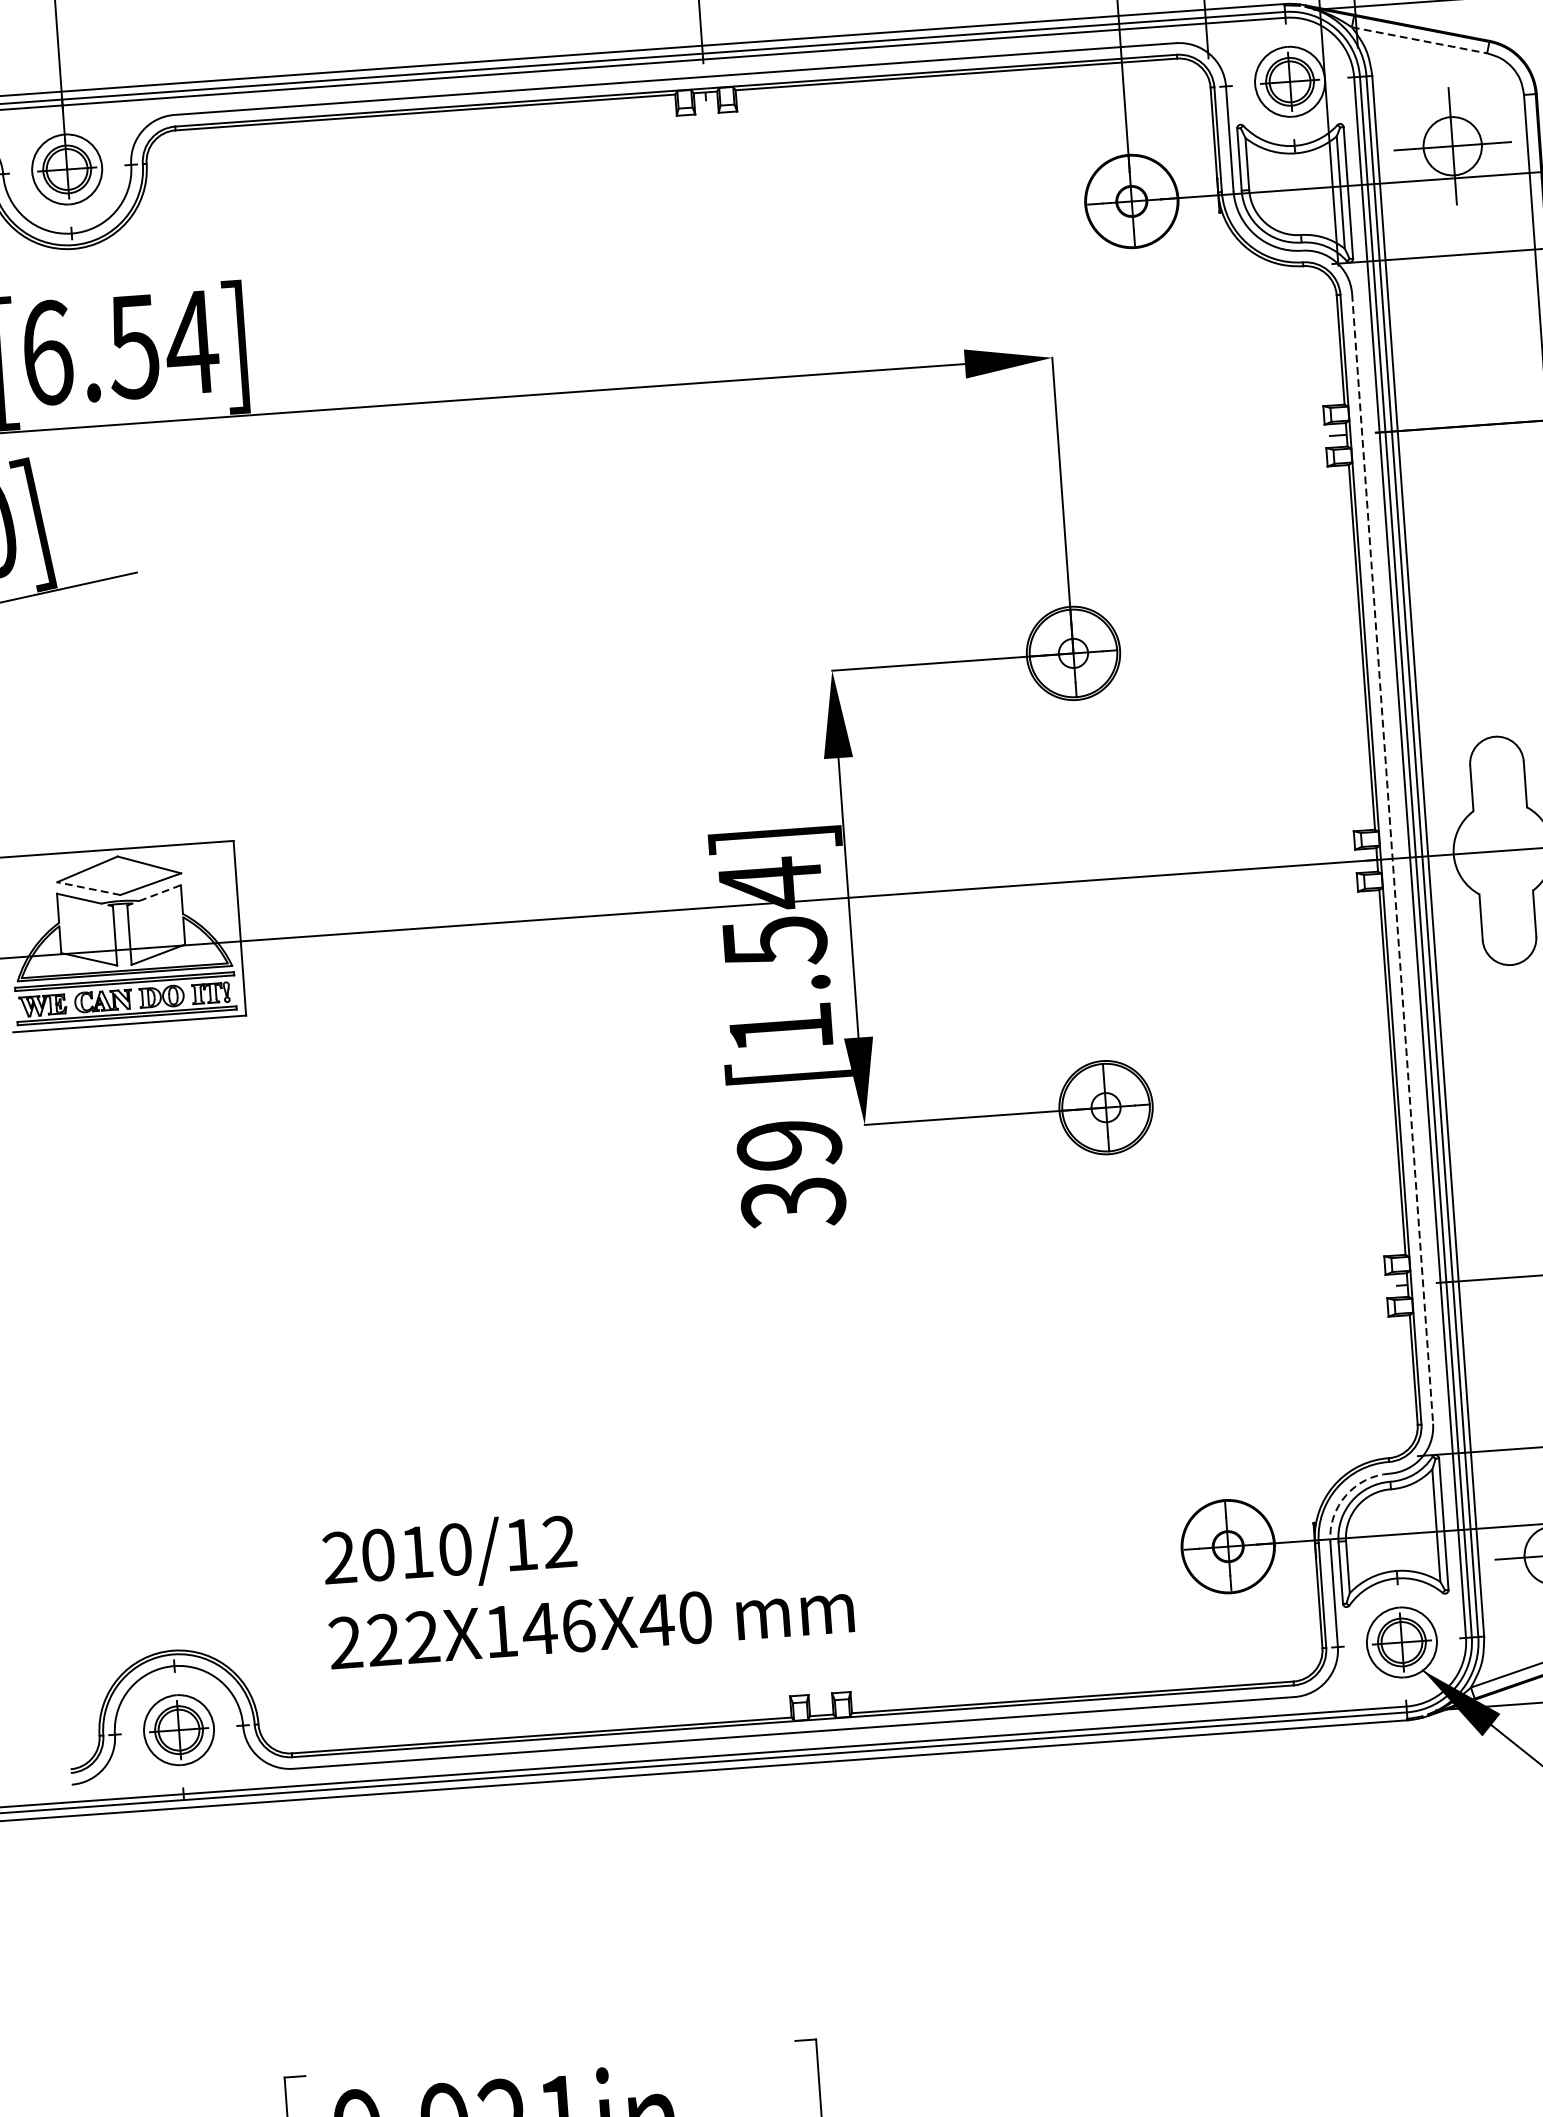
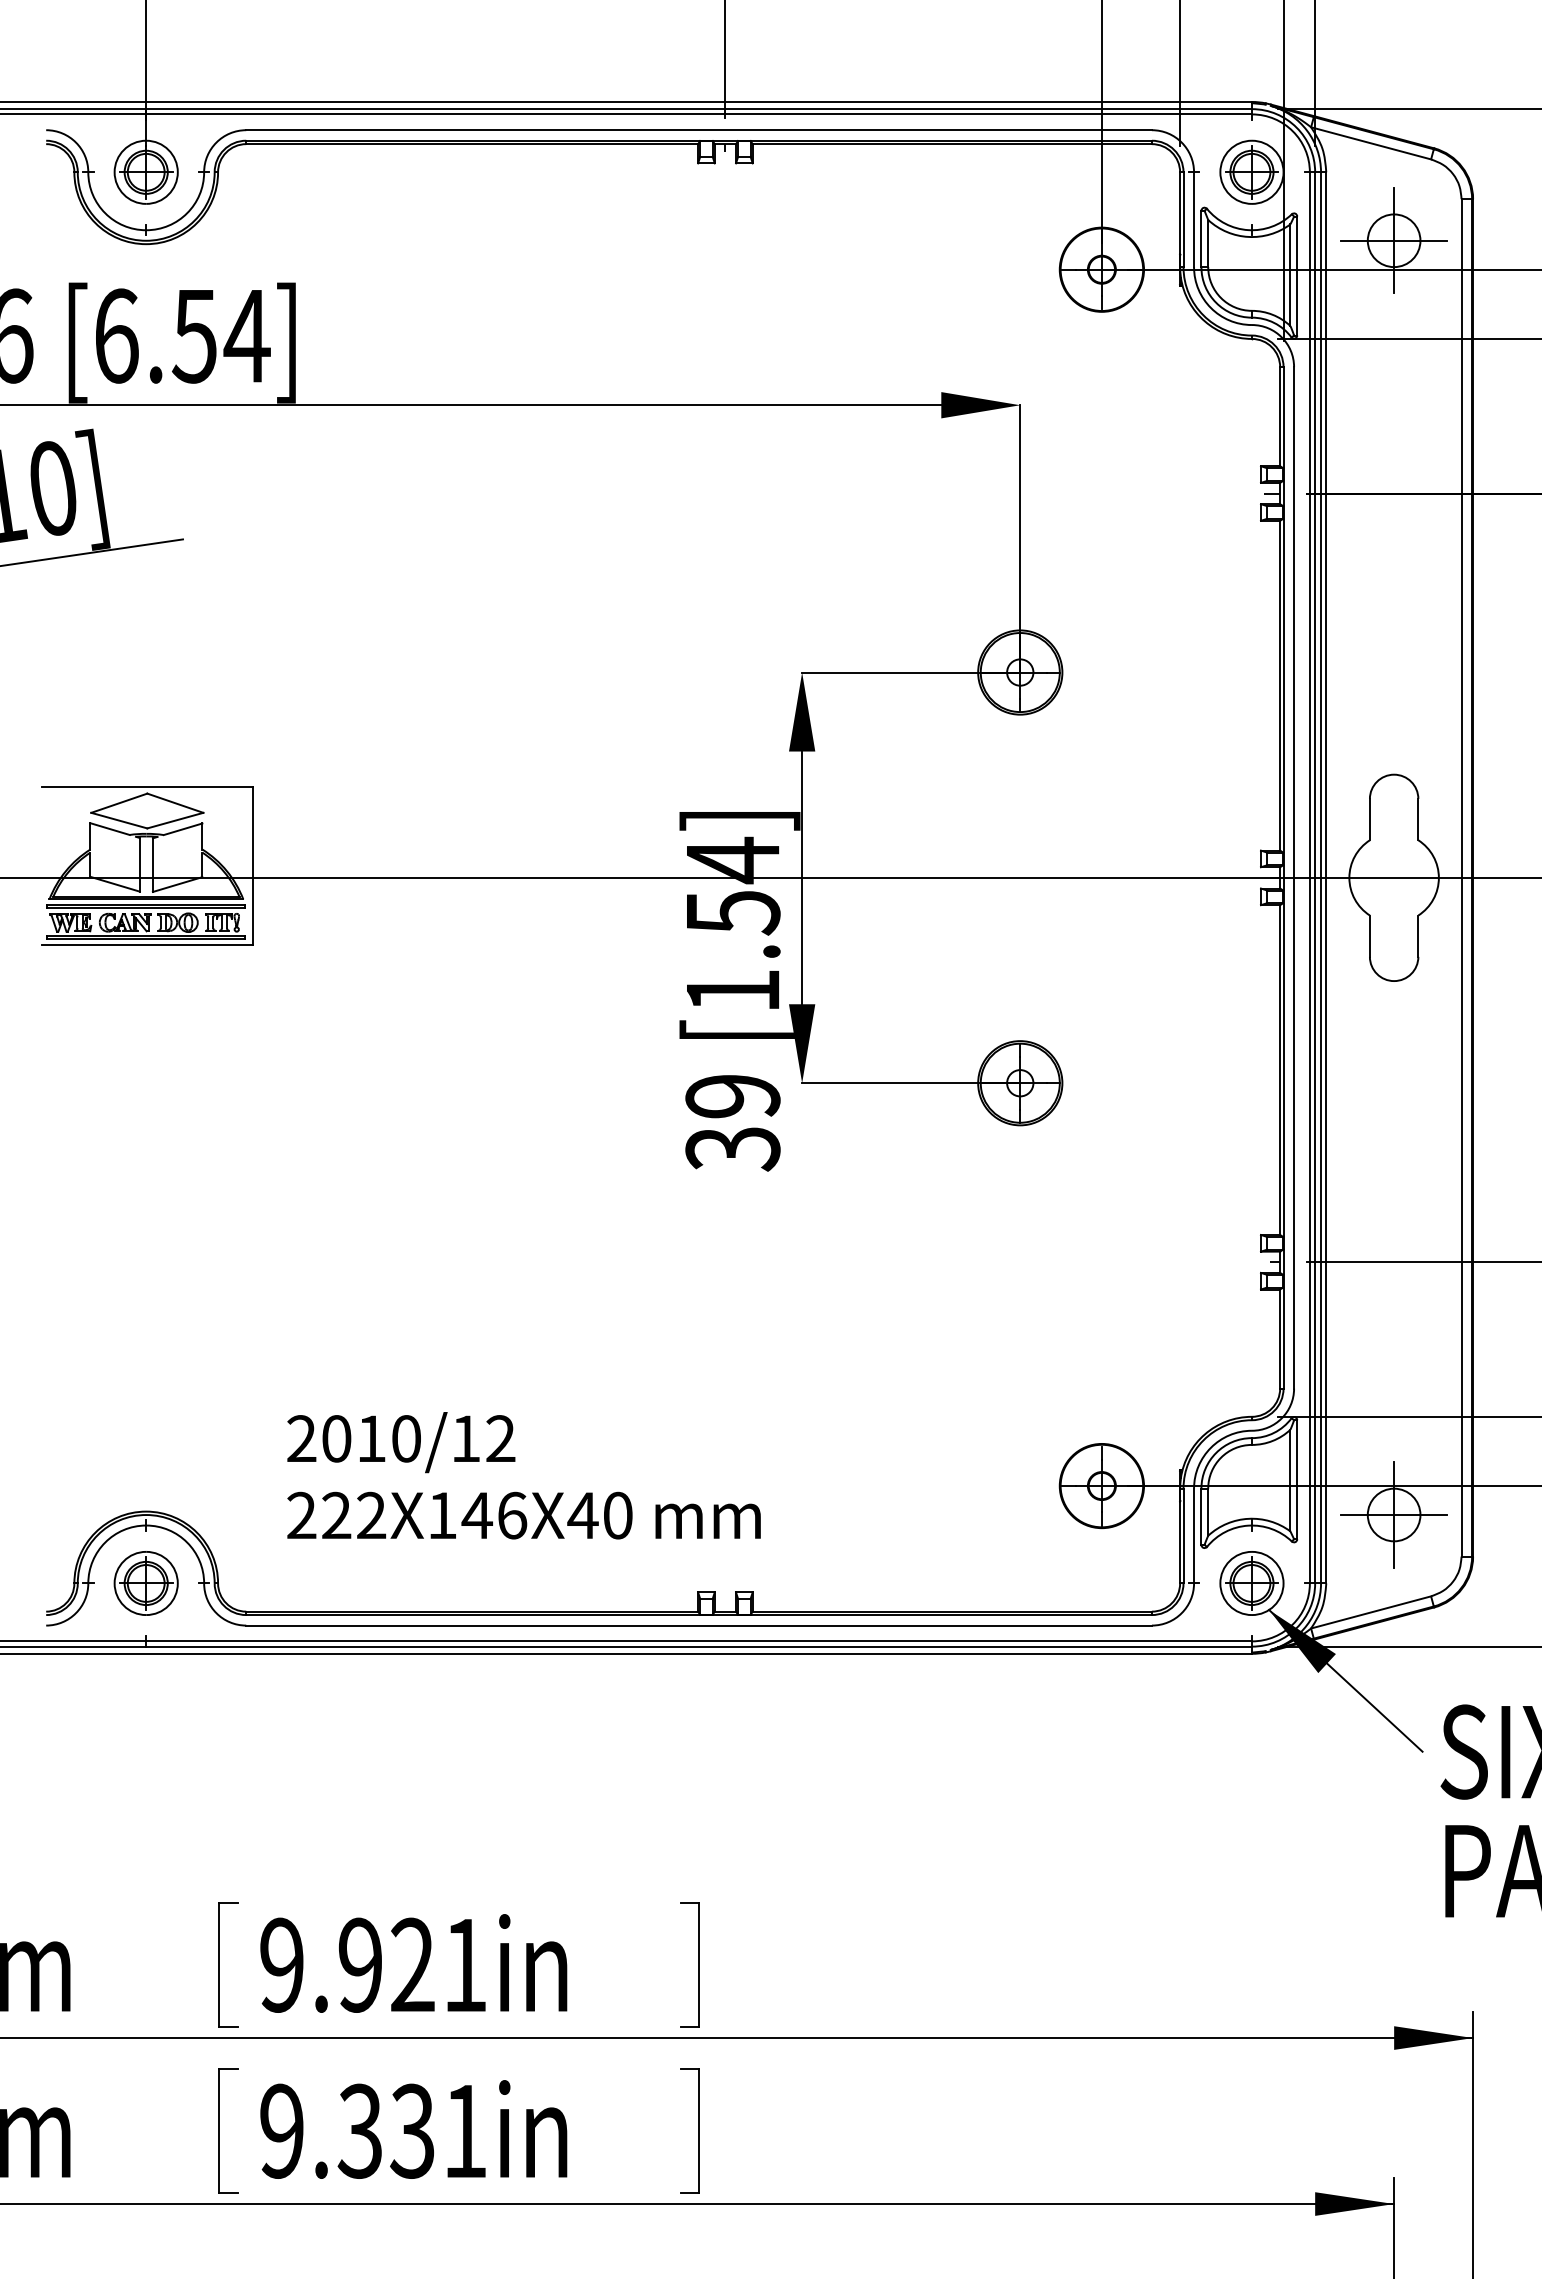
line: (1419, 40) -> (1371, 143), dashed -> solid
line: (1393, 858) -> (1294, 877), dashed -> solid
line: (87, 888) -> (118, 820), dashed -> solid
line: (160, 893) -> (183, 829), dashed -> solid
arc: (1346, 1495) -> (1211, 1447), dashed -> solid

